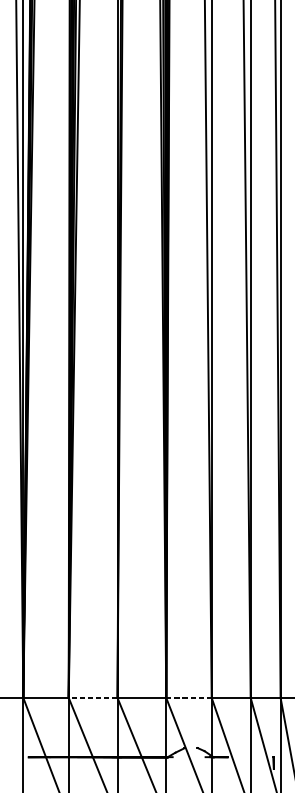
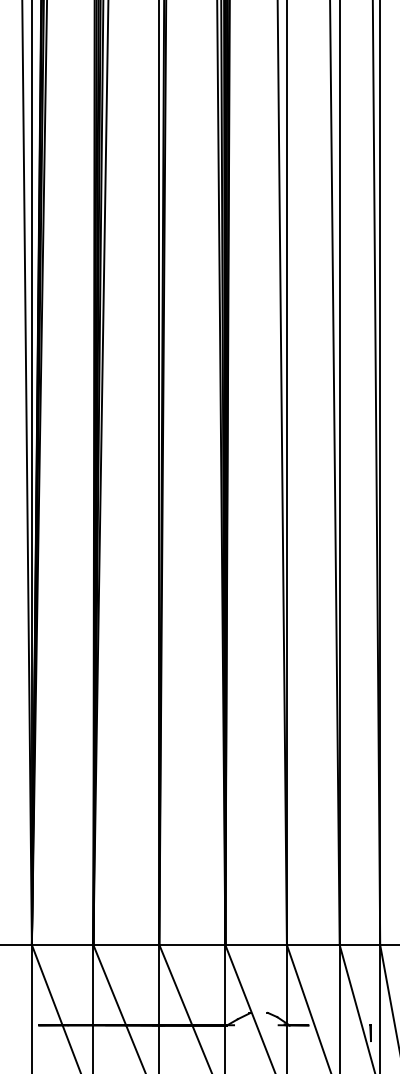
line: (92, 698) -> (125, 945), dashed -> solid
line: (189, 698) -> (256, 945), dashed -> solid

